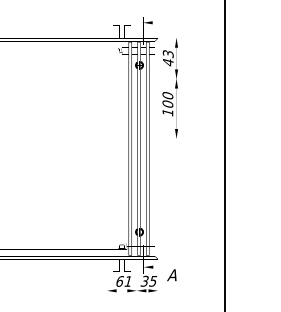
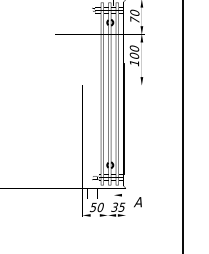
text: (167, 58) -> (134, 16), 43 -> 70
line: (155, 178) -> (123, 119), added
text: (123, 281) -> (96, 207), 61 -> 50

